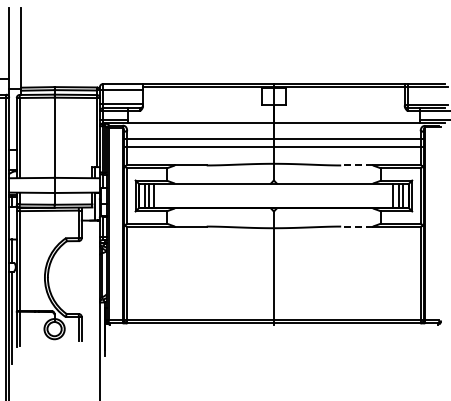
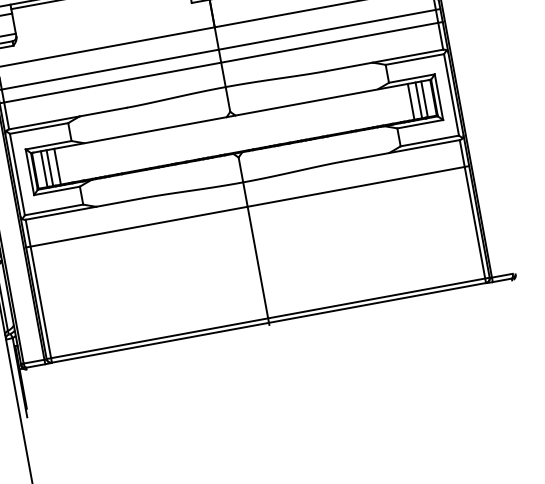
line: (357, 165) -> (349, 66), dashed -> solid
line: (357, 226) -> (366, 157), dashed -> solid
line: (273, 244) -> (246, 206), added

